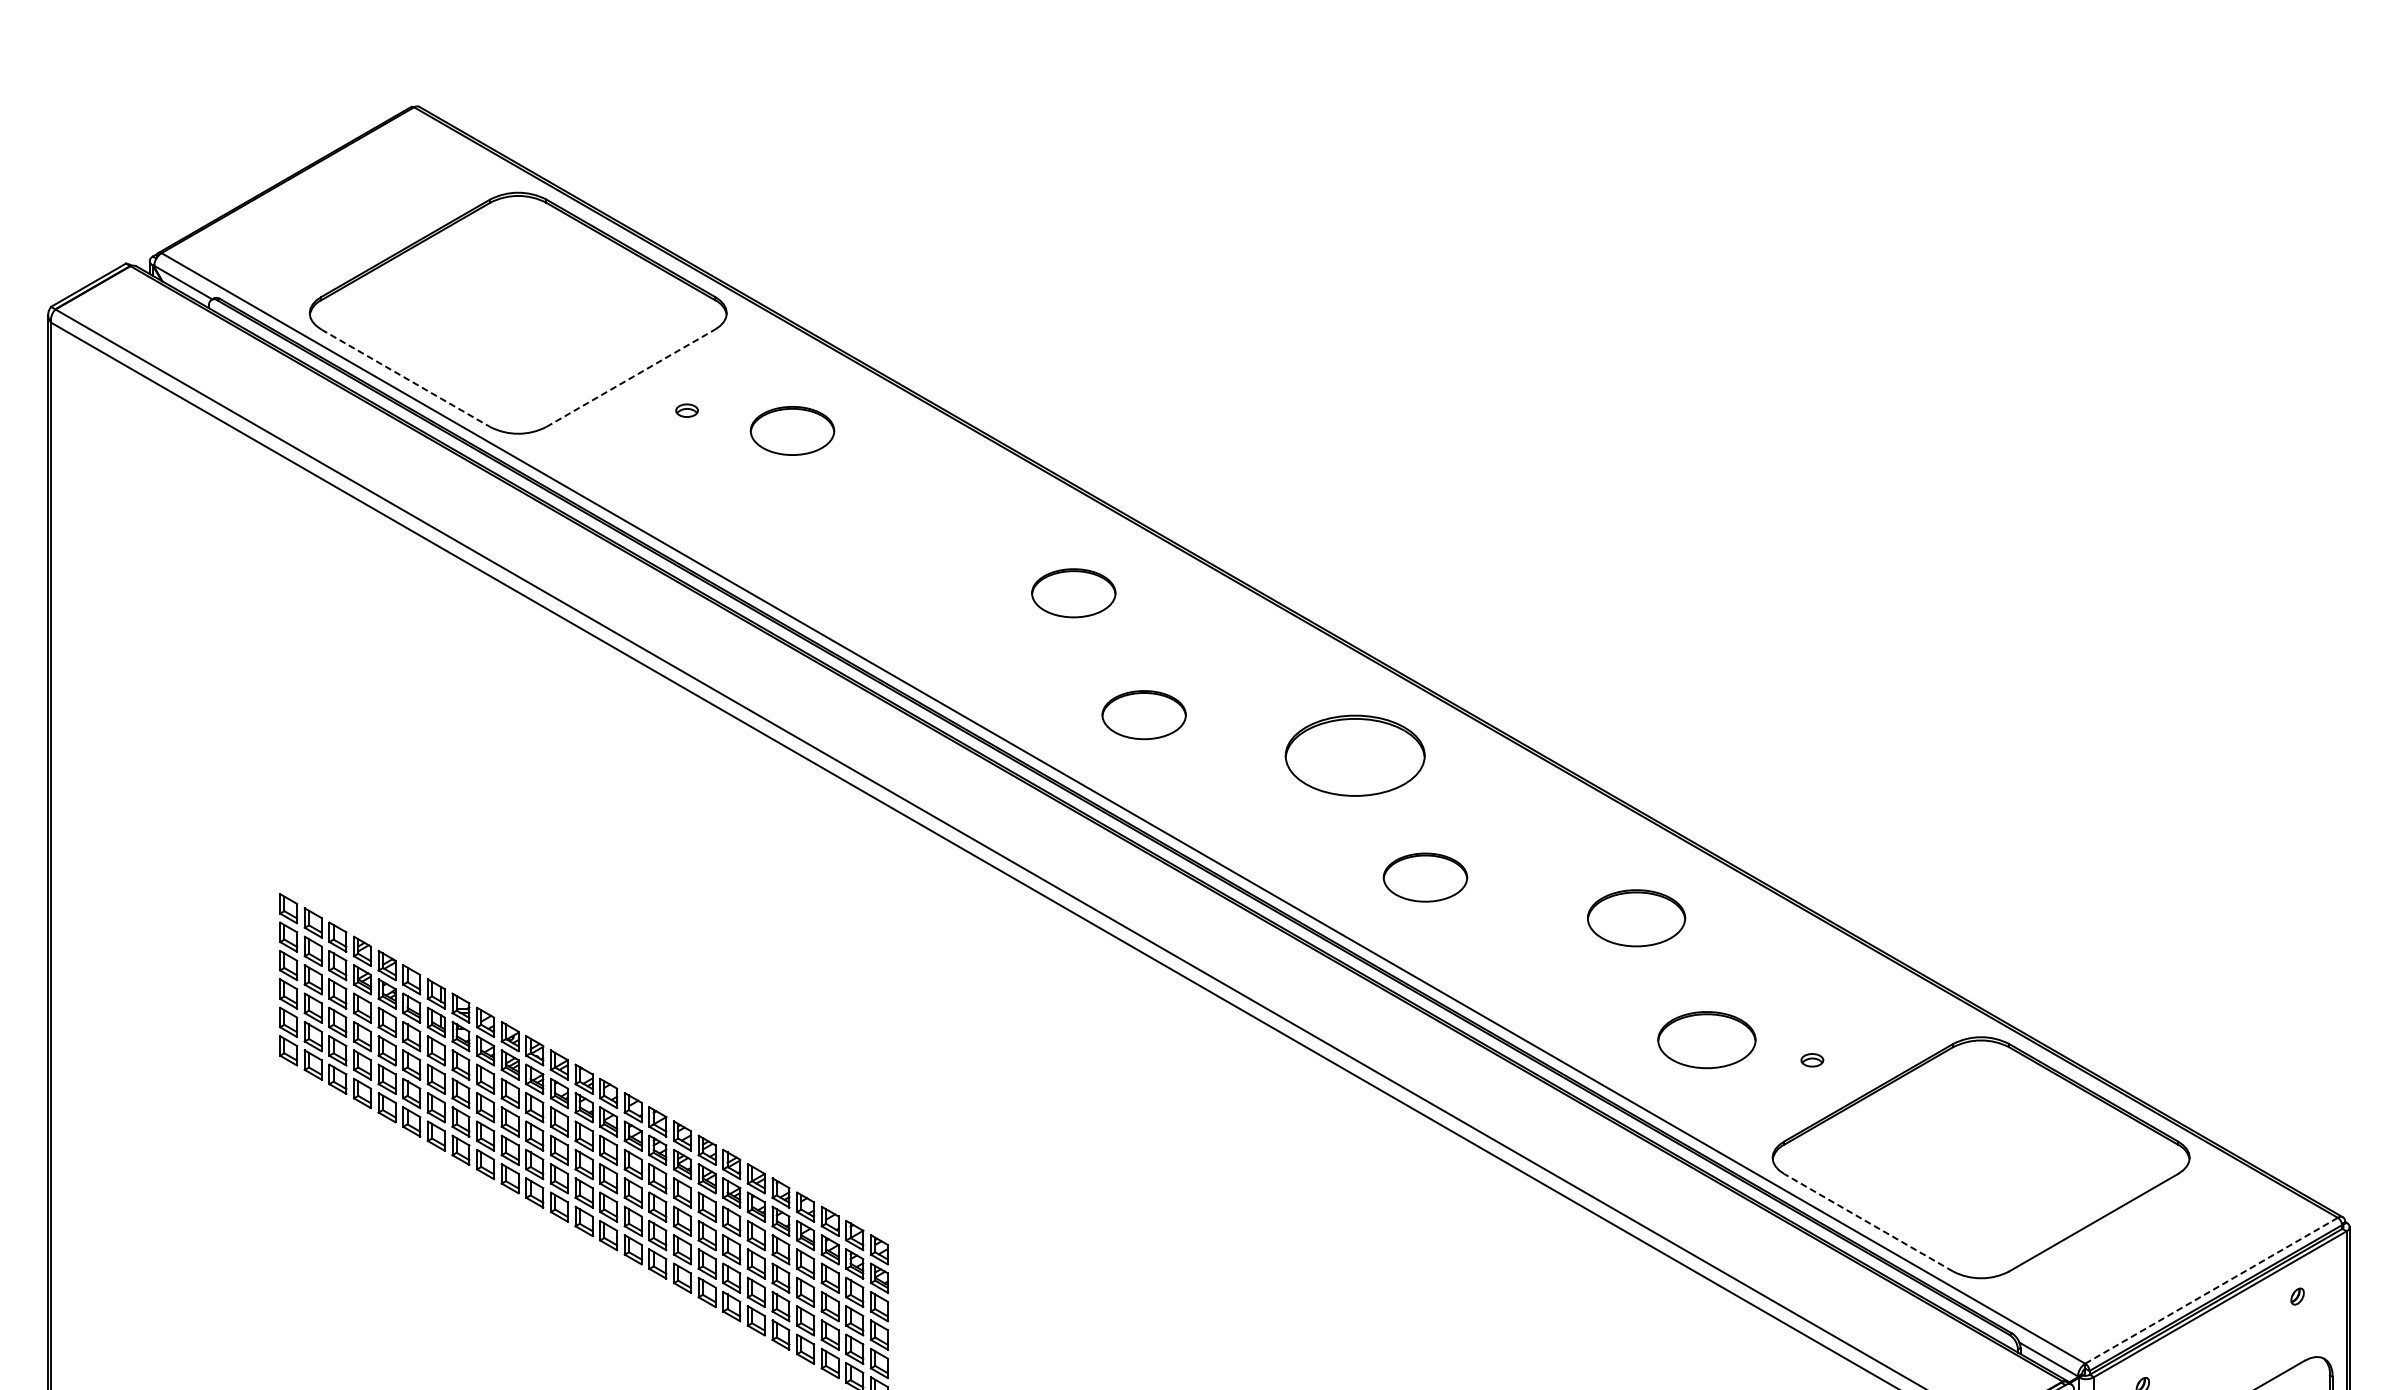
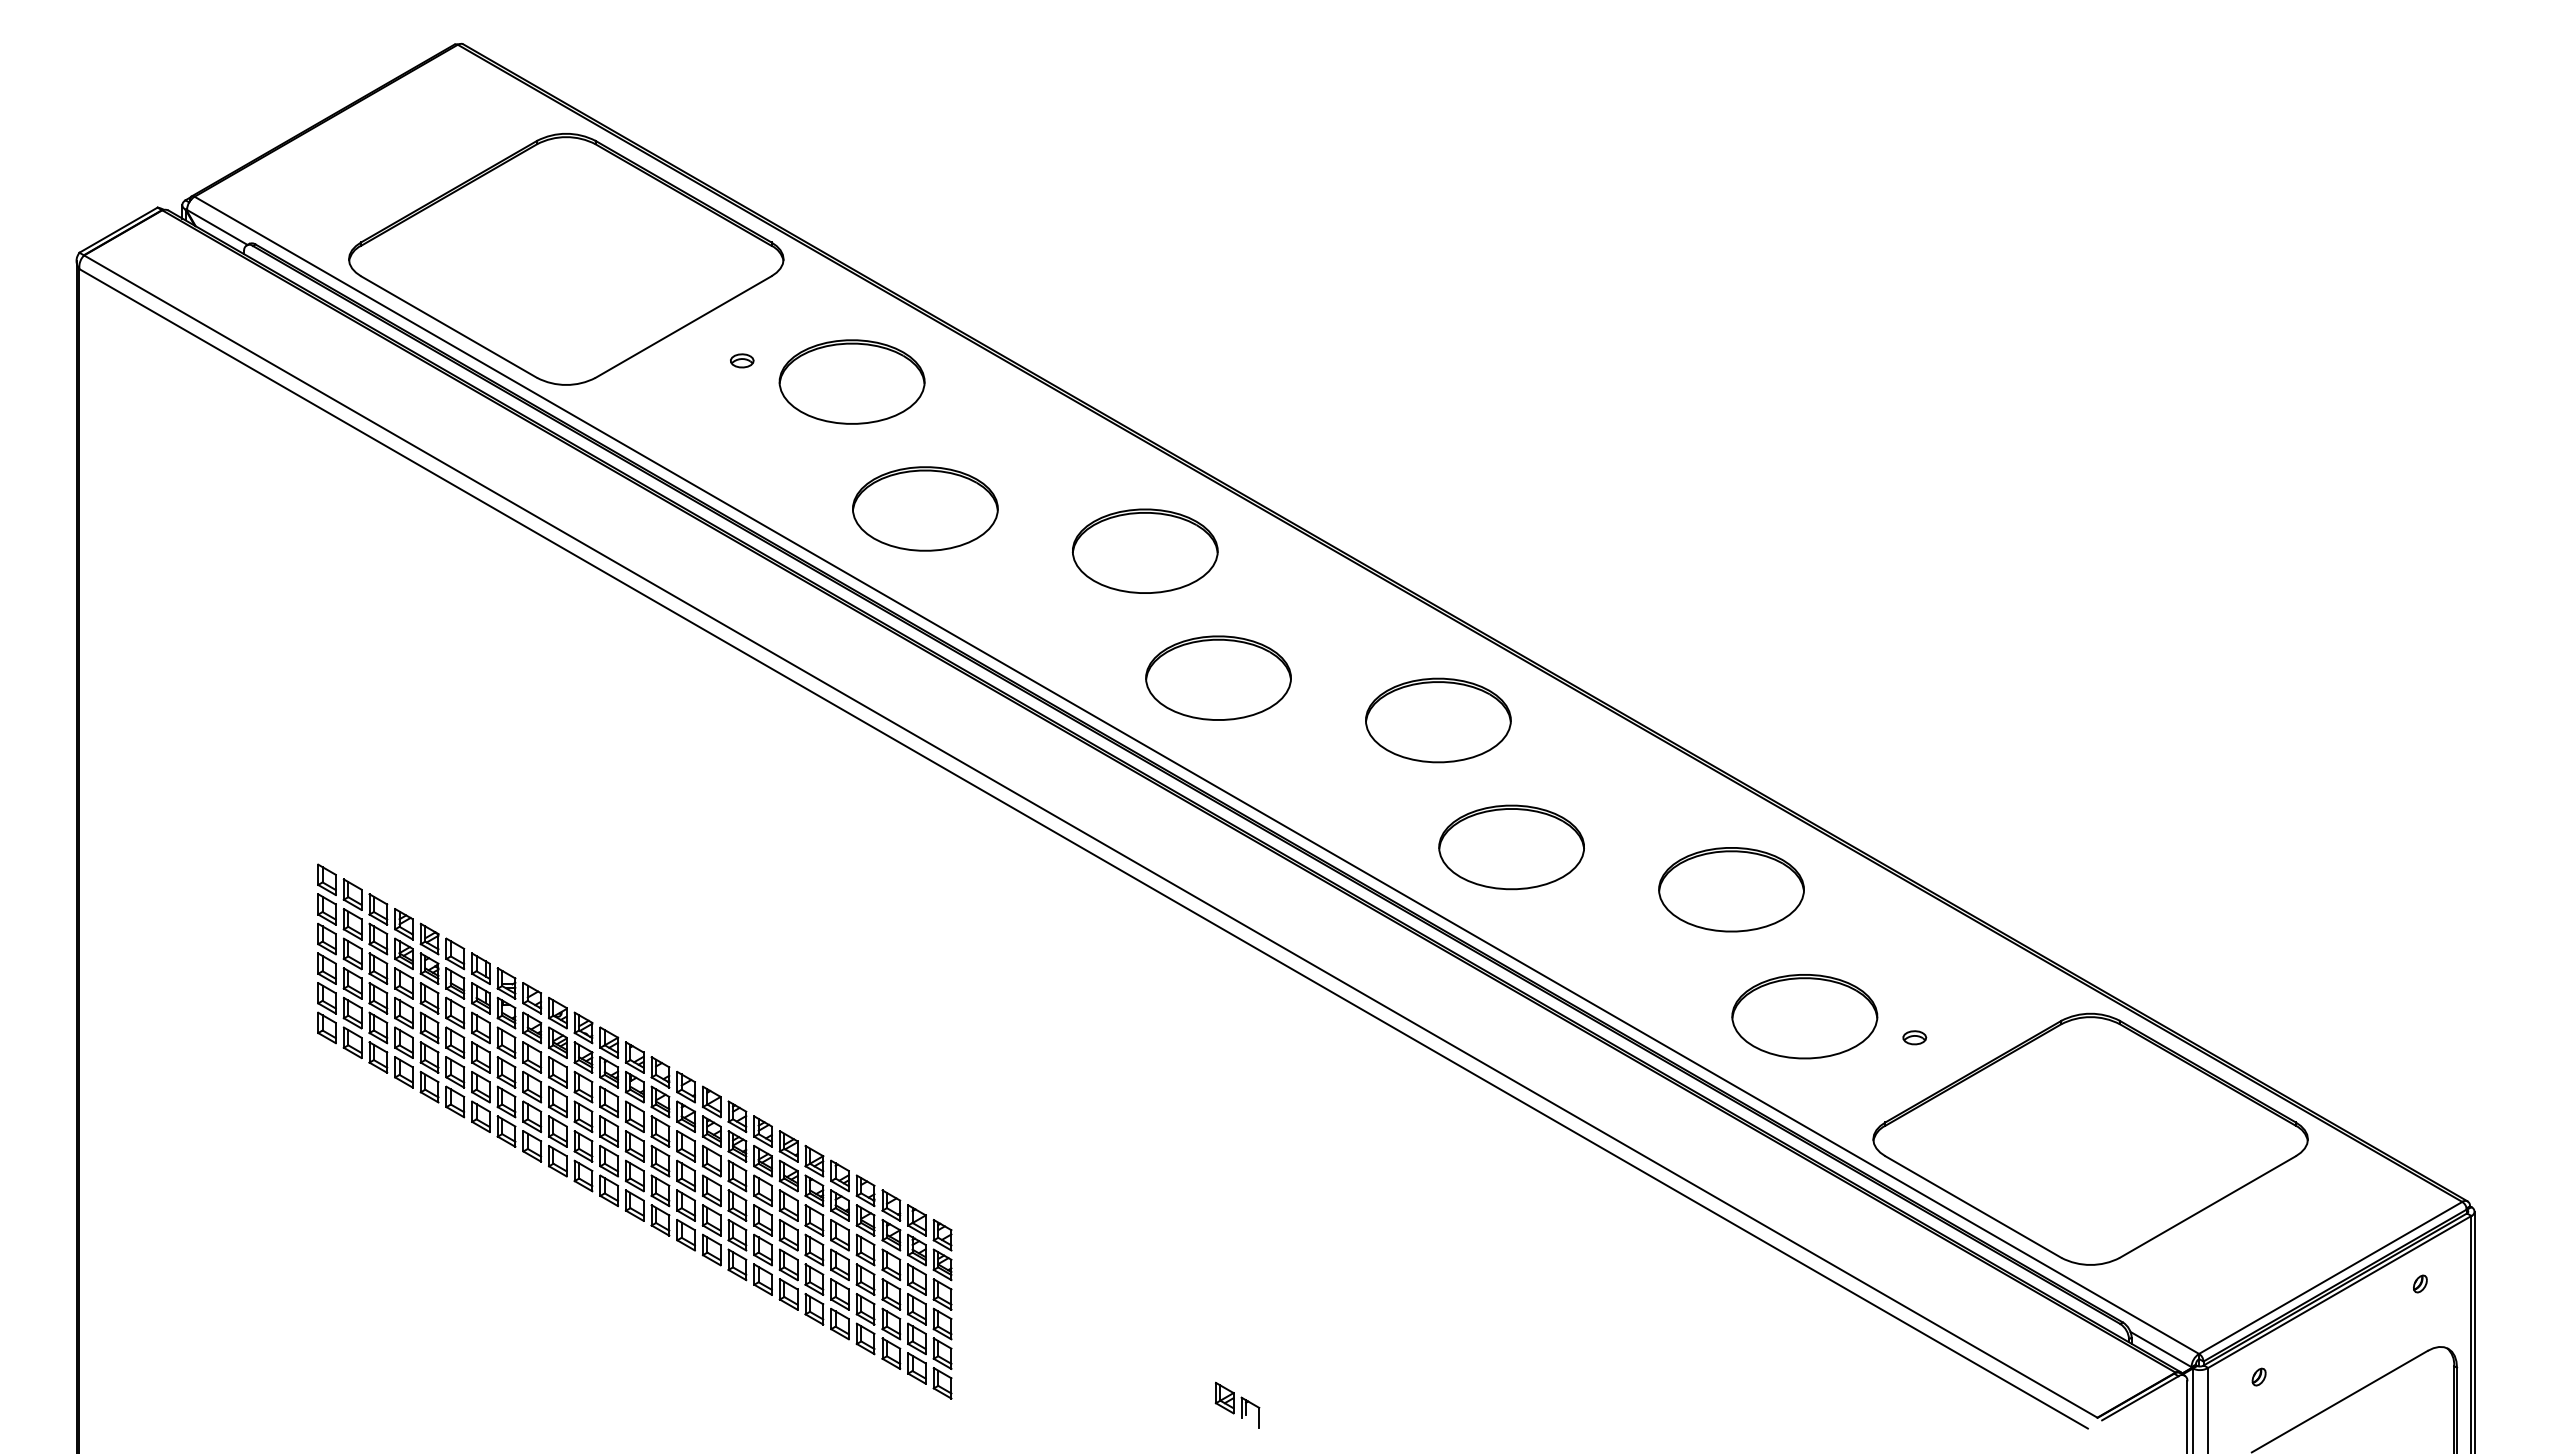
line: (406, 378) -> (449, 327), dashed -> solid
line: (630, 378) -> (683, 327), dashed -> solid
part: (791, 430) -> (851, 381), size x1.67
part: (862, 552) -> (925, 508), added
part: (1073, 592) -> (1144, 550), size x1.67
part: (1144, 714) -> (1218, 677), size x1.67
part: (1425, 877) -> (1511, 847), size x1.67
part: (1636, 917) -> (1731, 889), size x1.43
part: (1706, 1039) -> (1804, 1016), size x1.43
line: (1868, 1223) -> (1973, 1207), dashed -> solid
line: (2211, 1290) -> (2330, 1277), dashed -> solid

